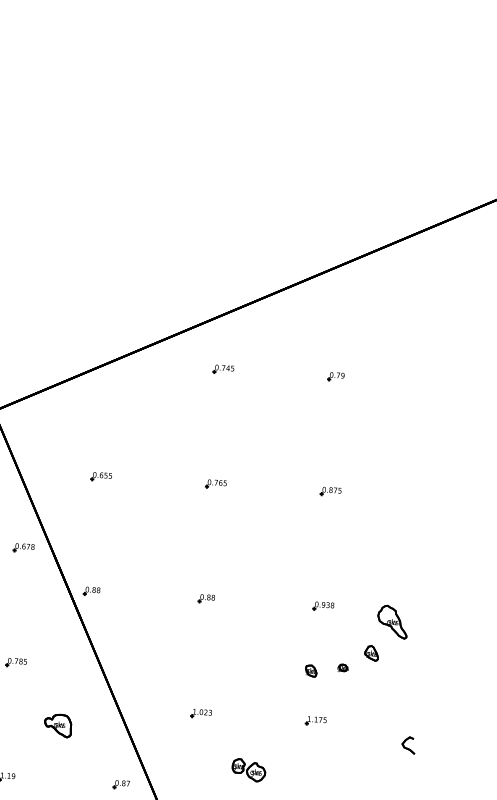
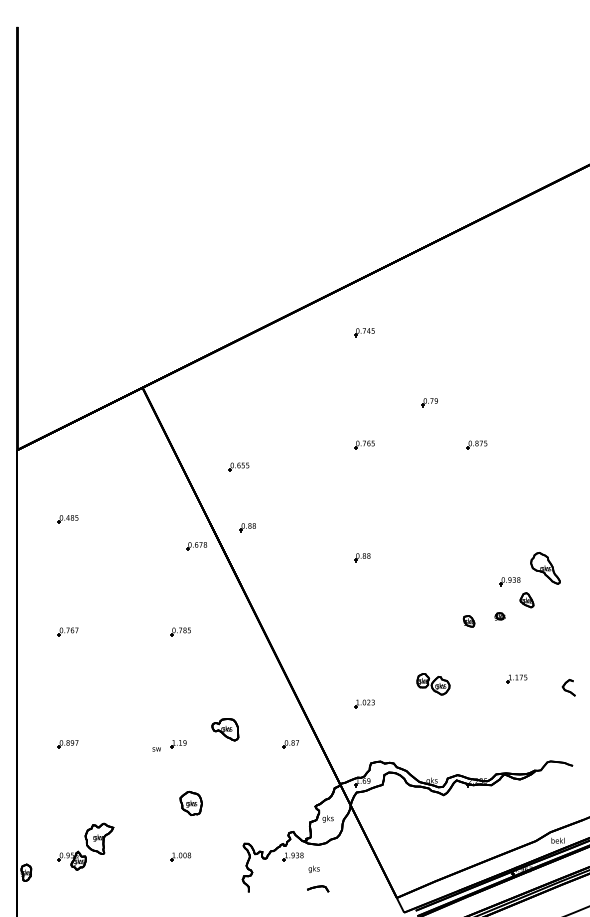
part: (335, 376) -> (429, 402), moved
part: (101, 476) -> (238, 466), moved
part: (23, 548) -> (196, 546), moved
part: (91, 591) -> (247, 527), moved
part: (323, 606) -> (509, 581), moved
part: (201, 713) -> (364, 703), moved
part: (315, 720) -> (516, 678), moved
part: (58, 725) -> (225, 729), moved
part: (248, 770) -> (433, 684), moved

